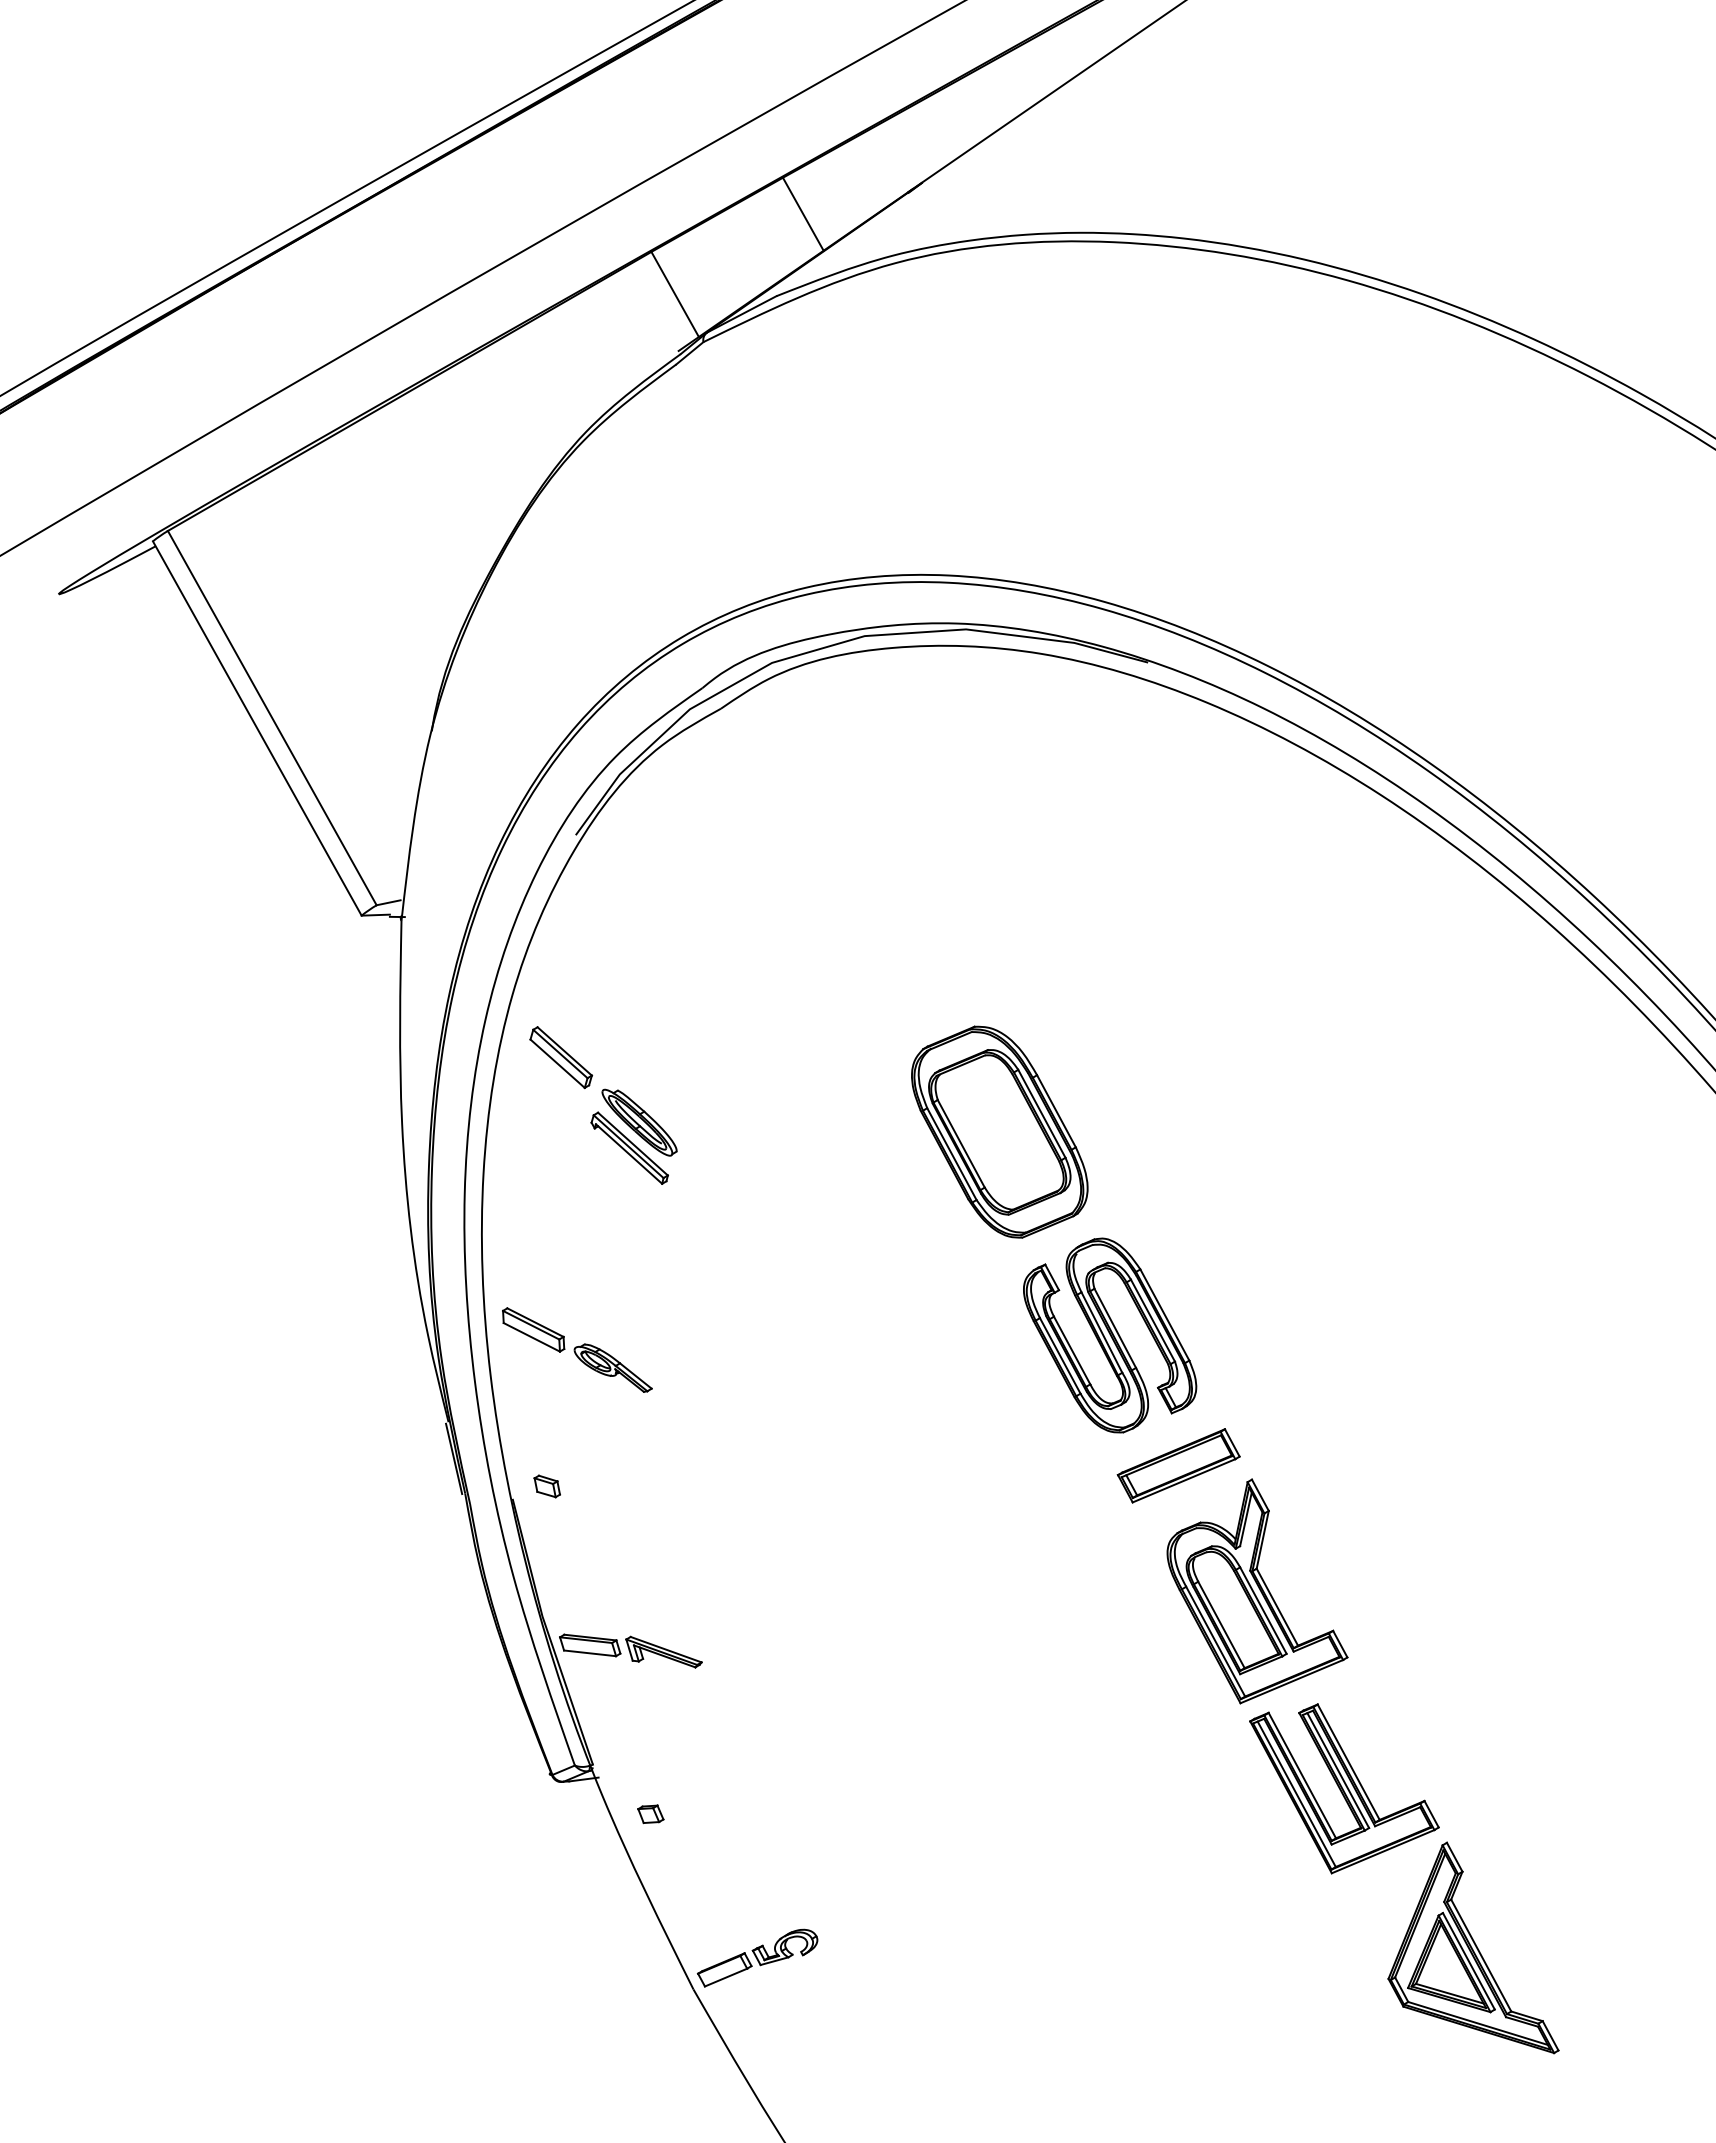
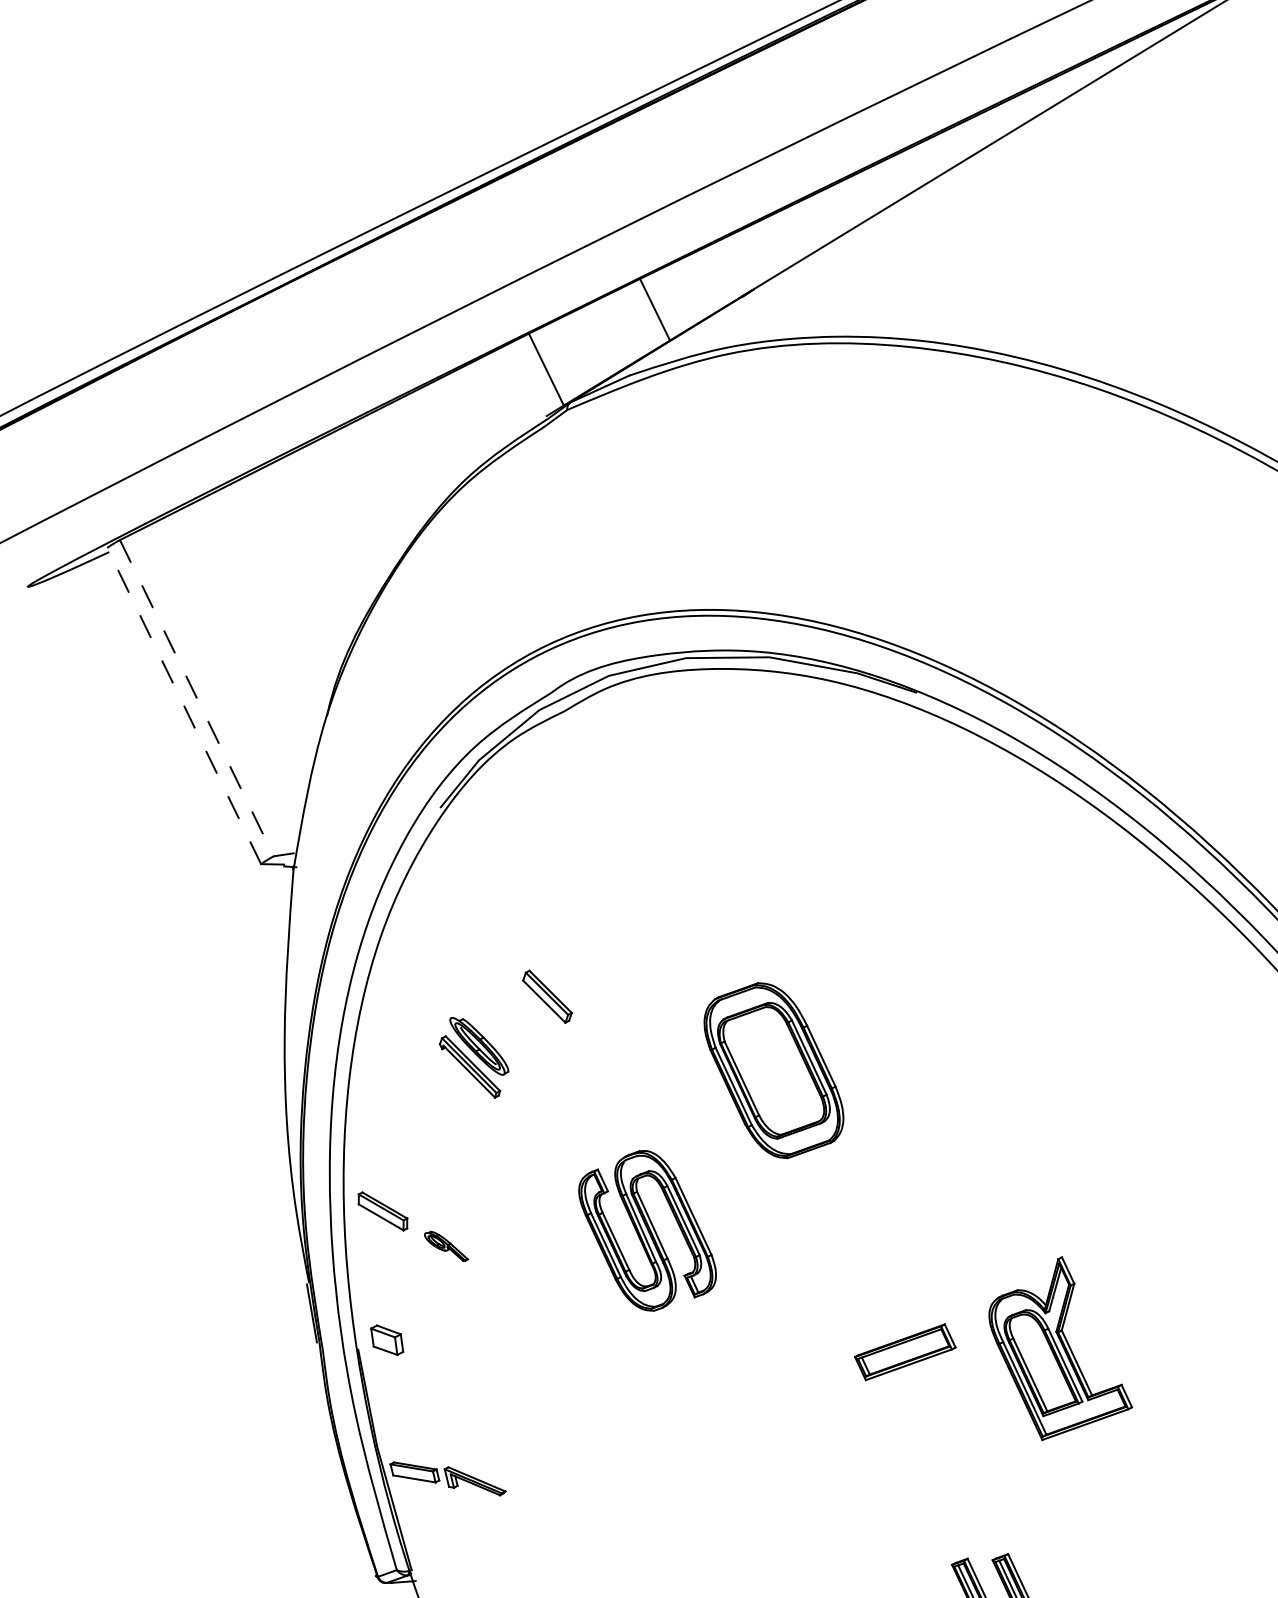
line: (272, 718) -> (197, 698), solid -> dashed
line: (257, 728) -> (184, 706), solid -> dashed
part: (561, 1057) -> (547, 996), moved
part: (1110, 1335) -> (648, 1230), moved
part: (612, 1367) -> (445, 1245), size x0.7
part: (546, 1486) -> (386, 1340), size x1.6
part: (1257, 1591) -> (1061, 1349), moved

